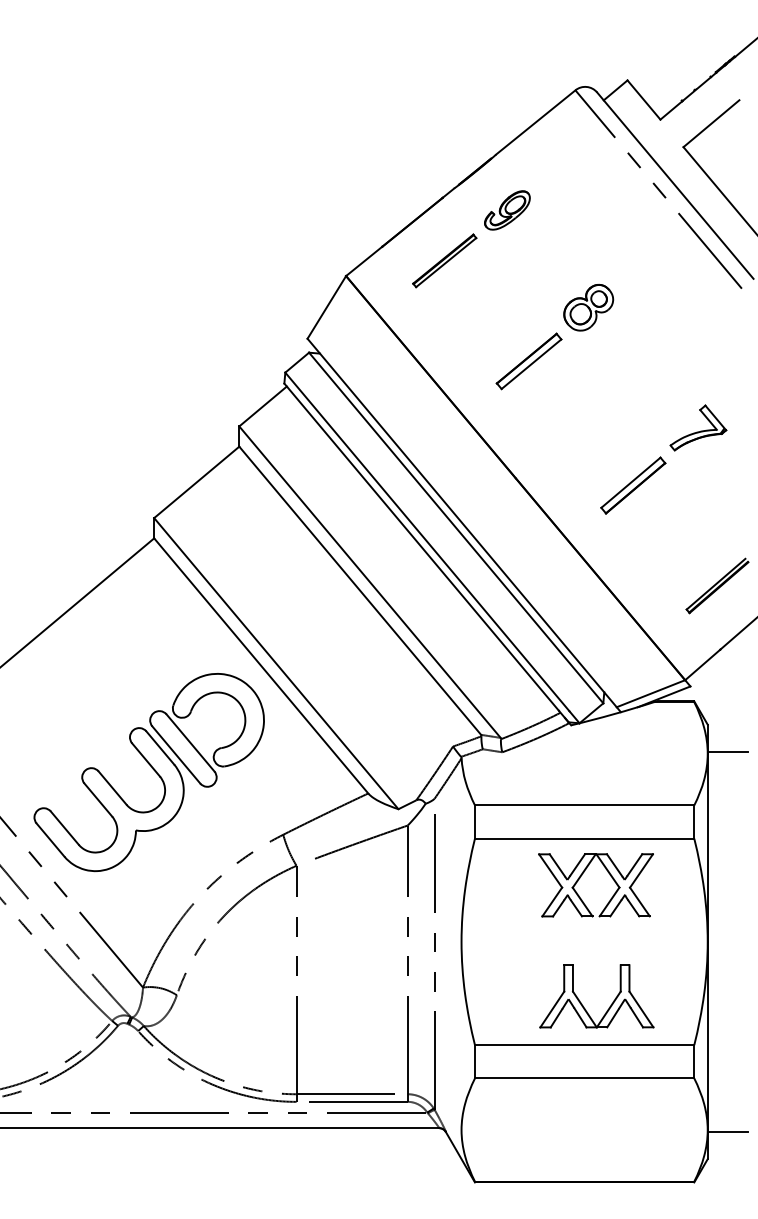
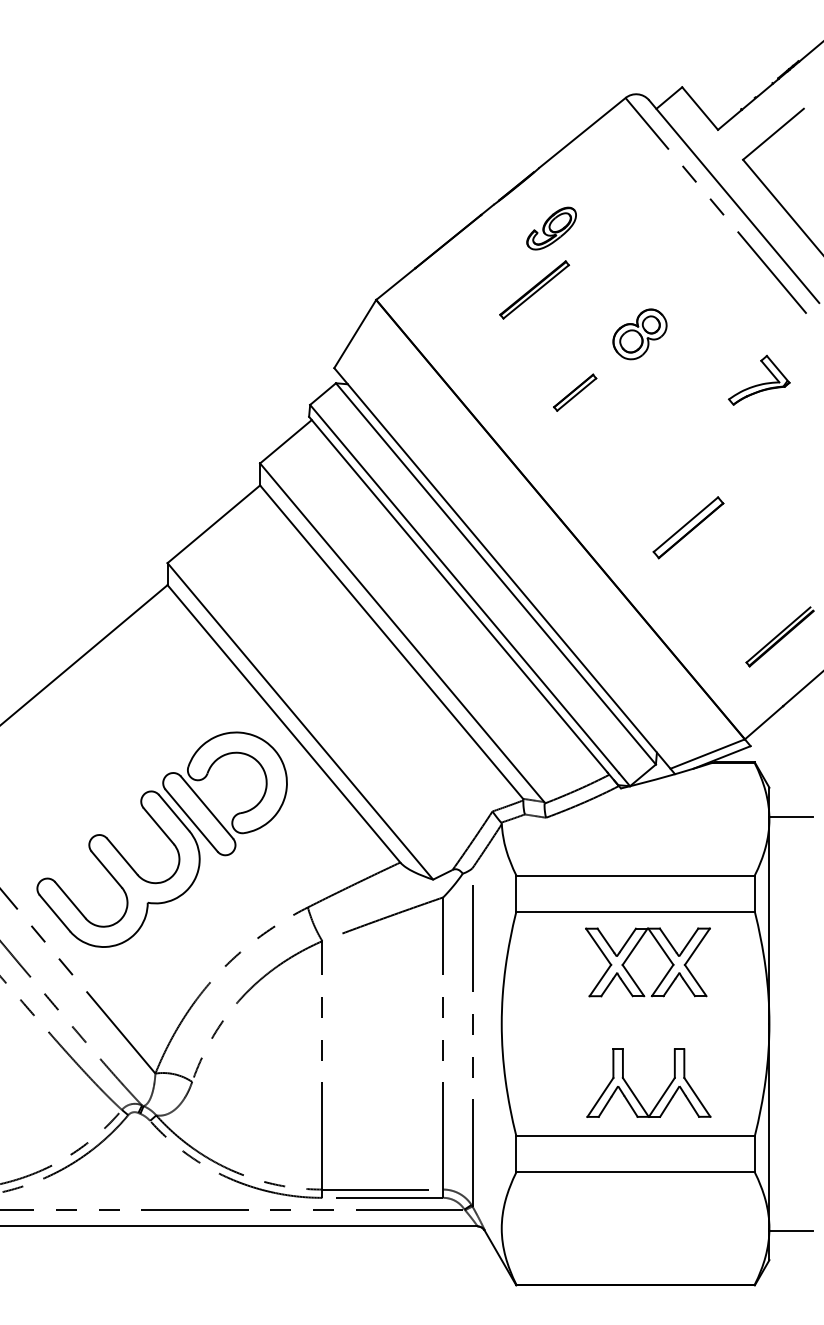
part: (444, 260) -> (534, 289), moved
part: (528, 361) -> (574, 392), size x0.6
part: (698, 427) -> (759, 379), moved

